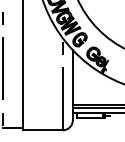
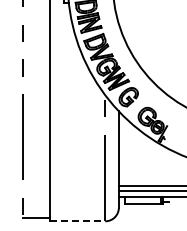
line: (42, 130) -> (77, 221), solid -> dashed

